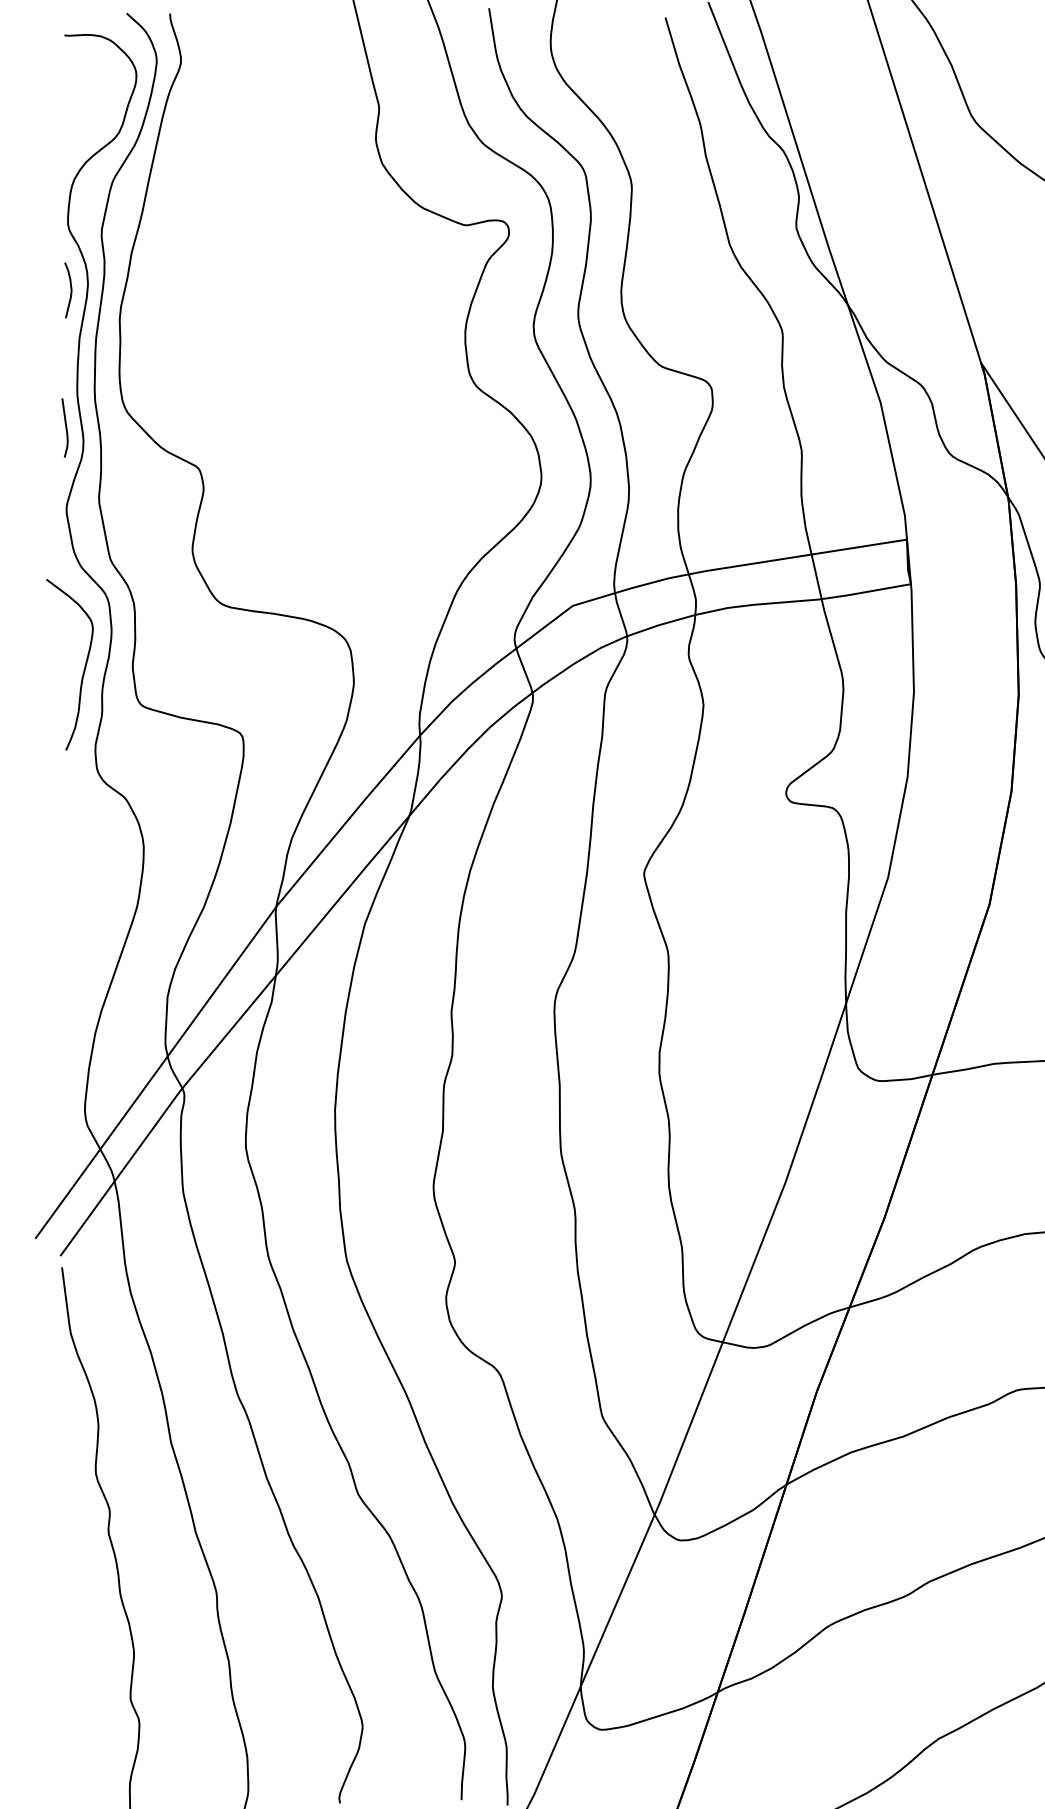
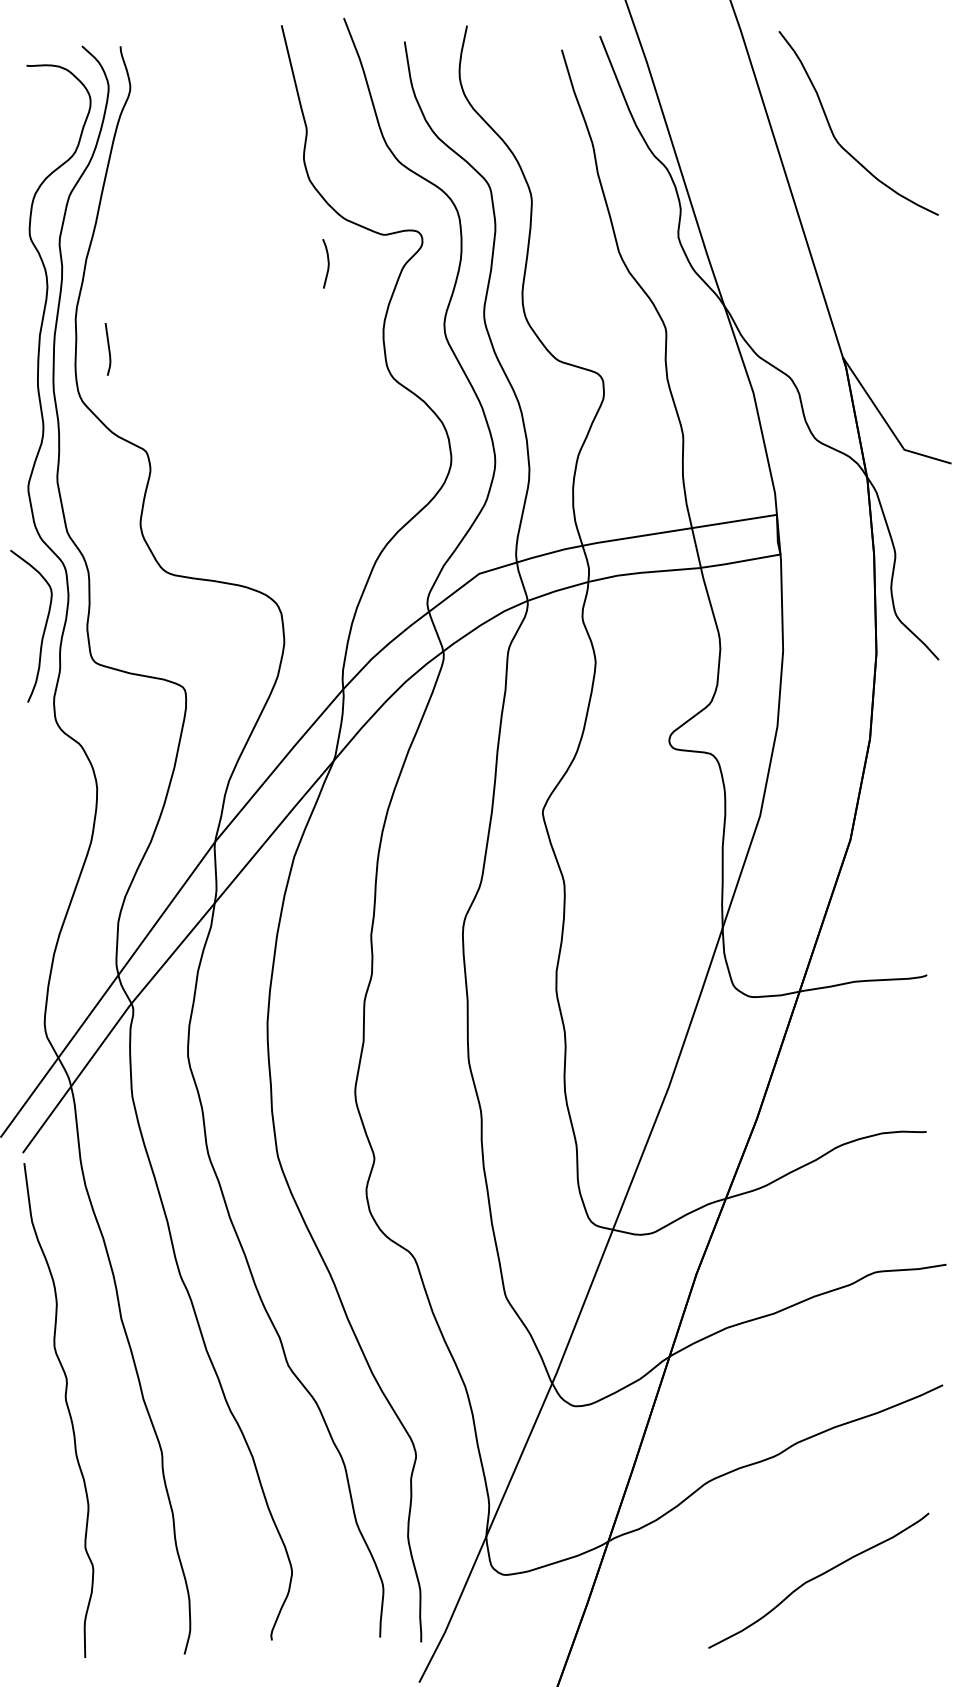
curve: (70, 290) -> (327, 263), moved
line: (65, 428) -> (108, 349), moved

